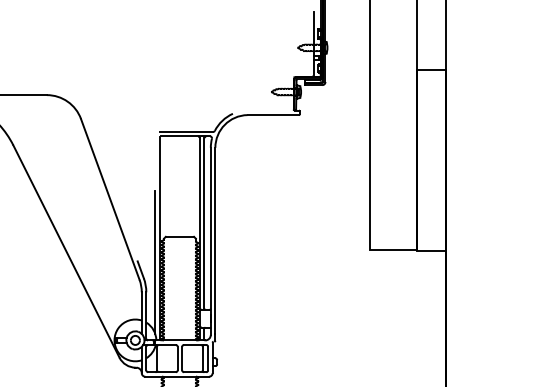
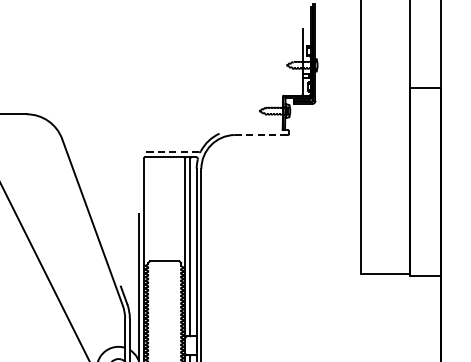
line: (273, 115) -> (261, 135), solid -> dashed
line: (186, 131) -> (171, 151), solid -> dashed

